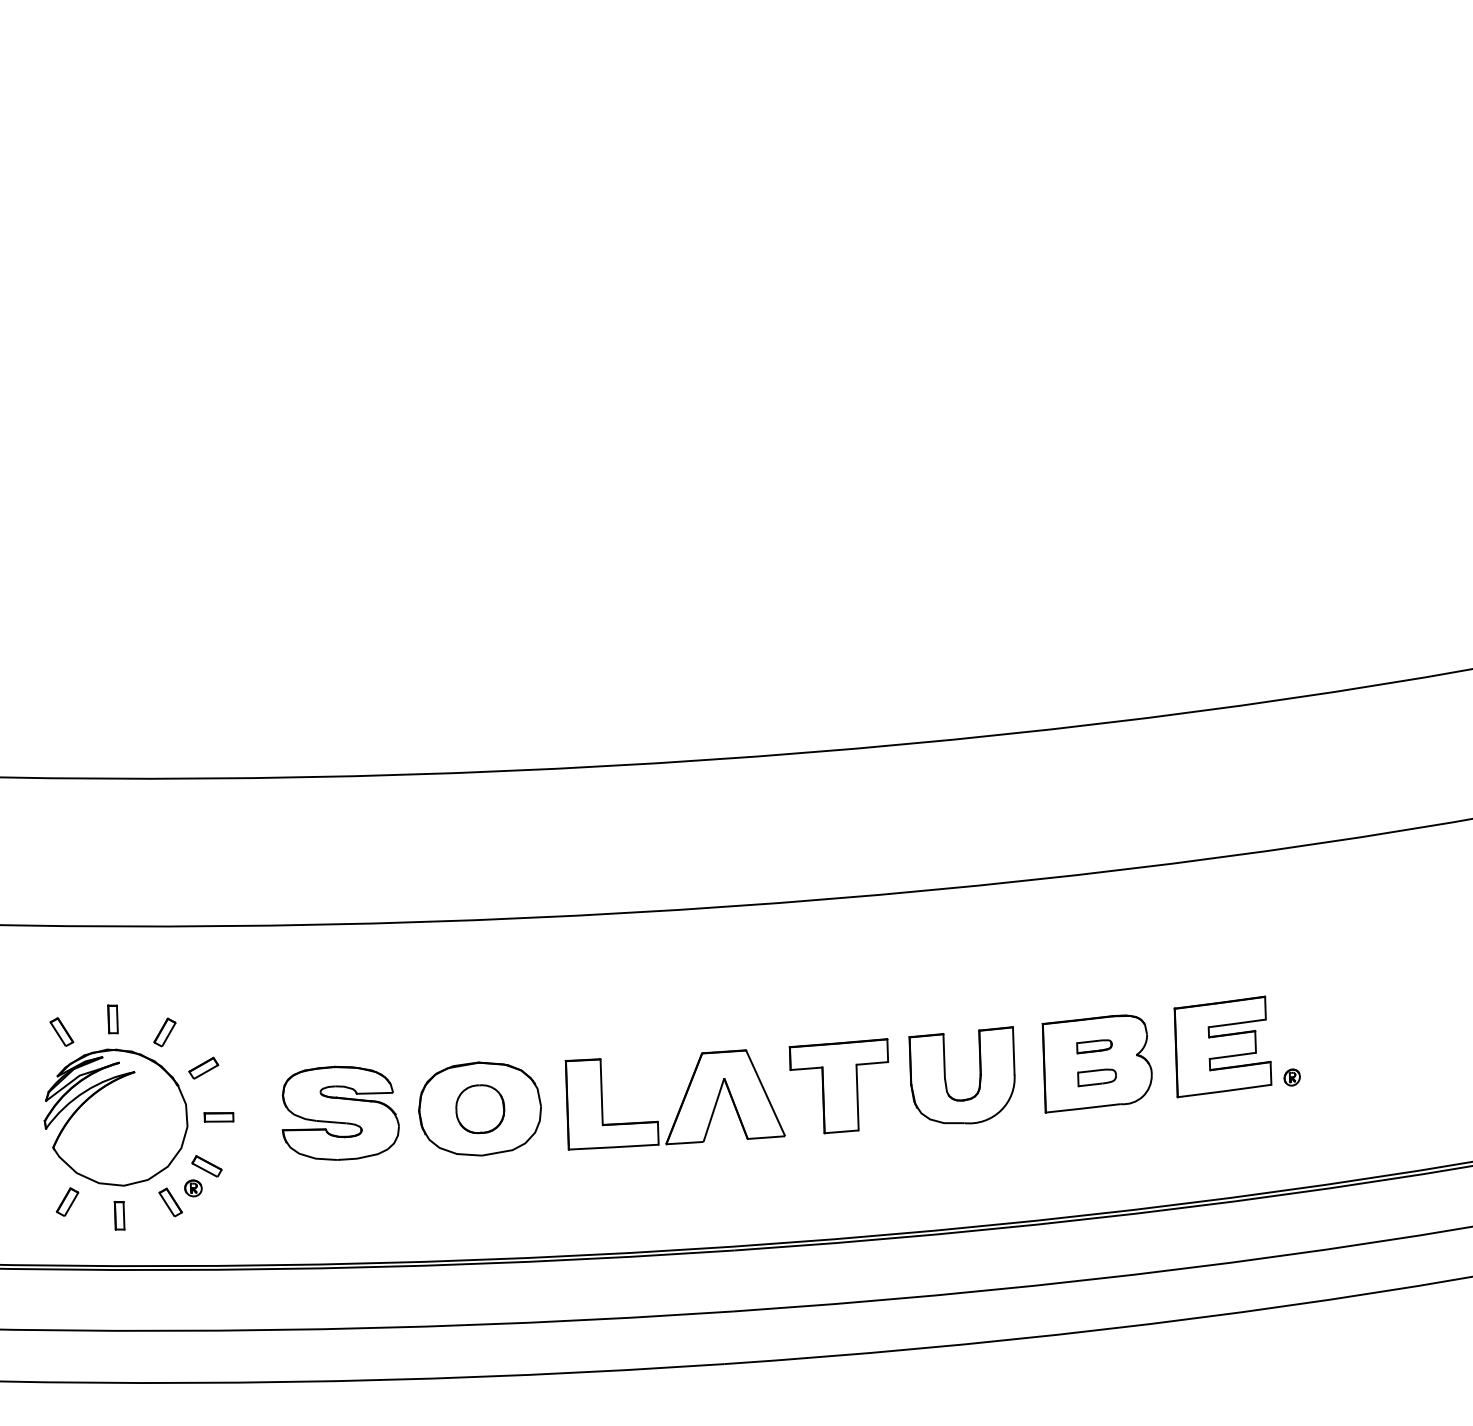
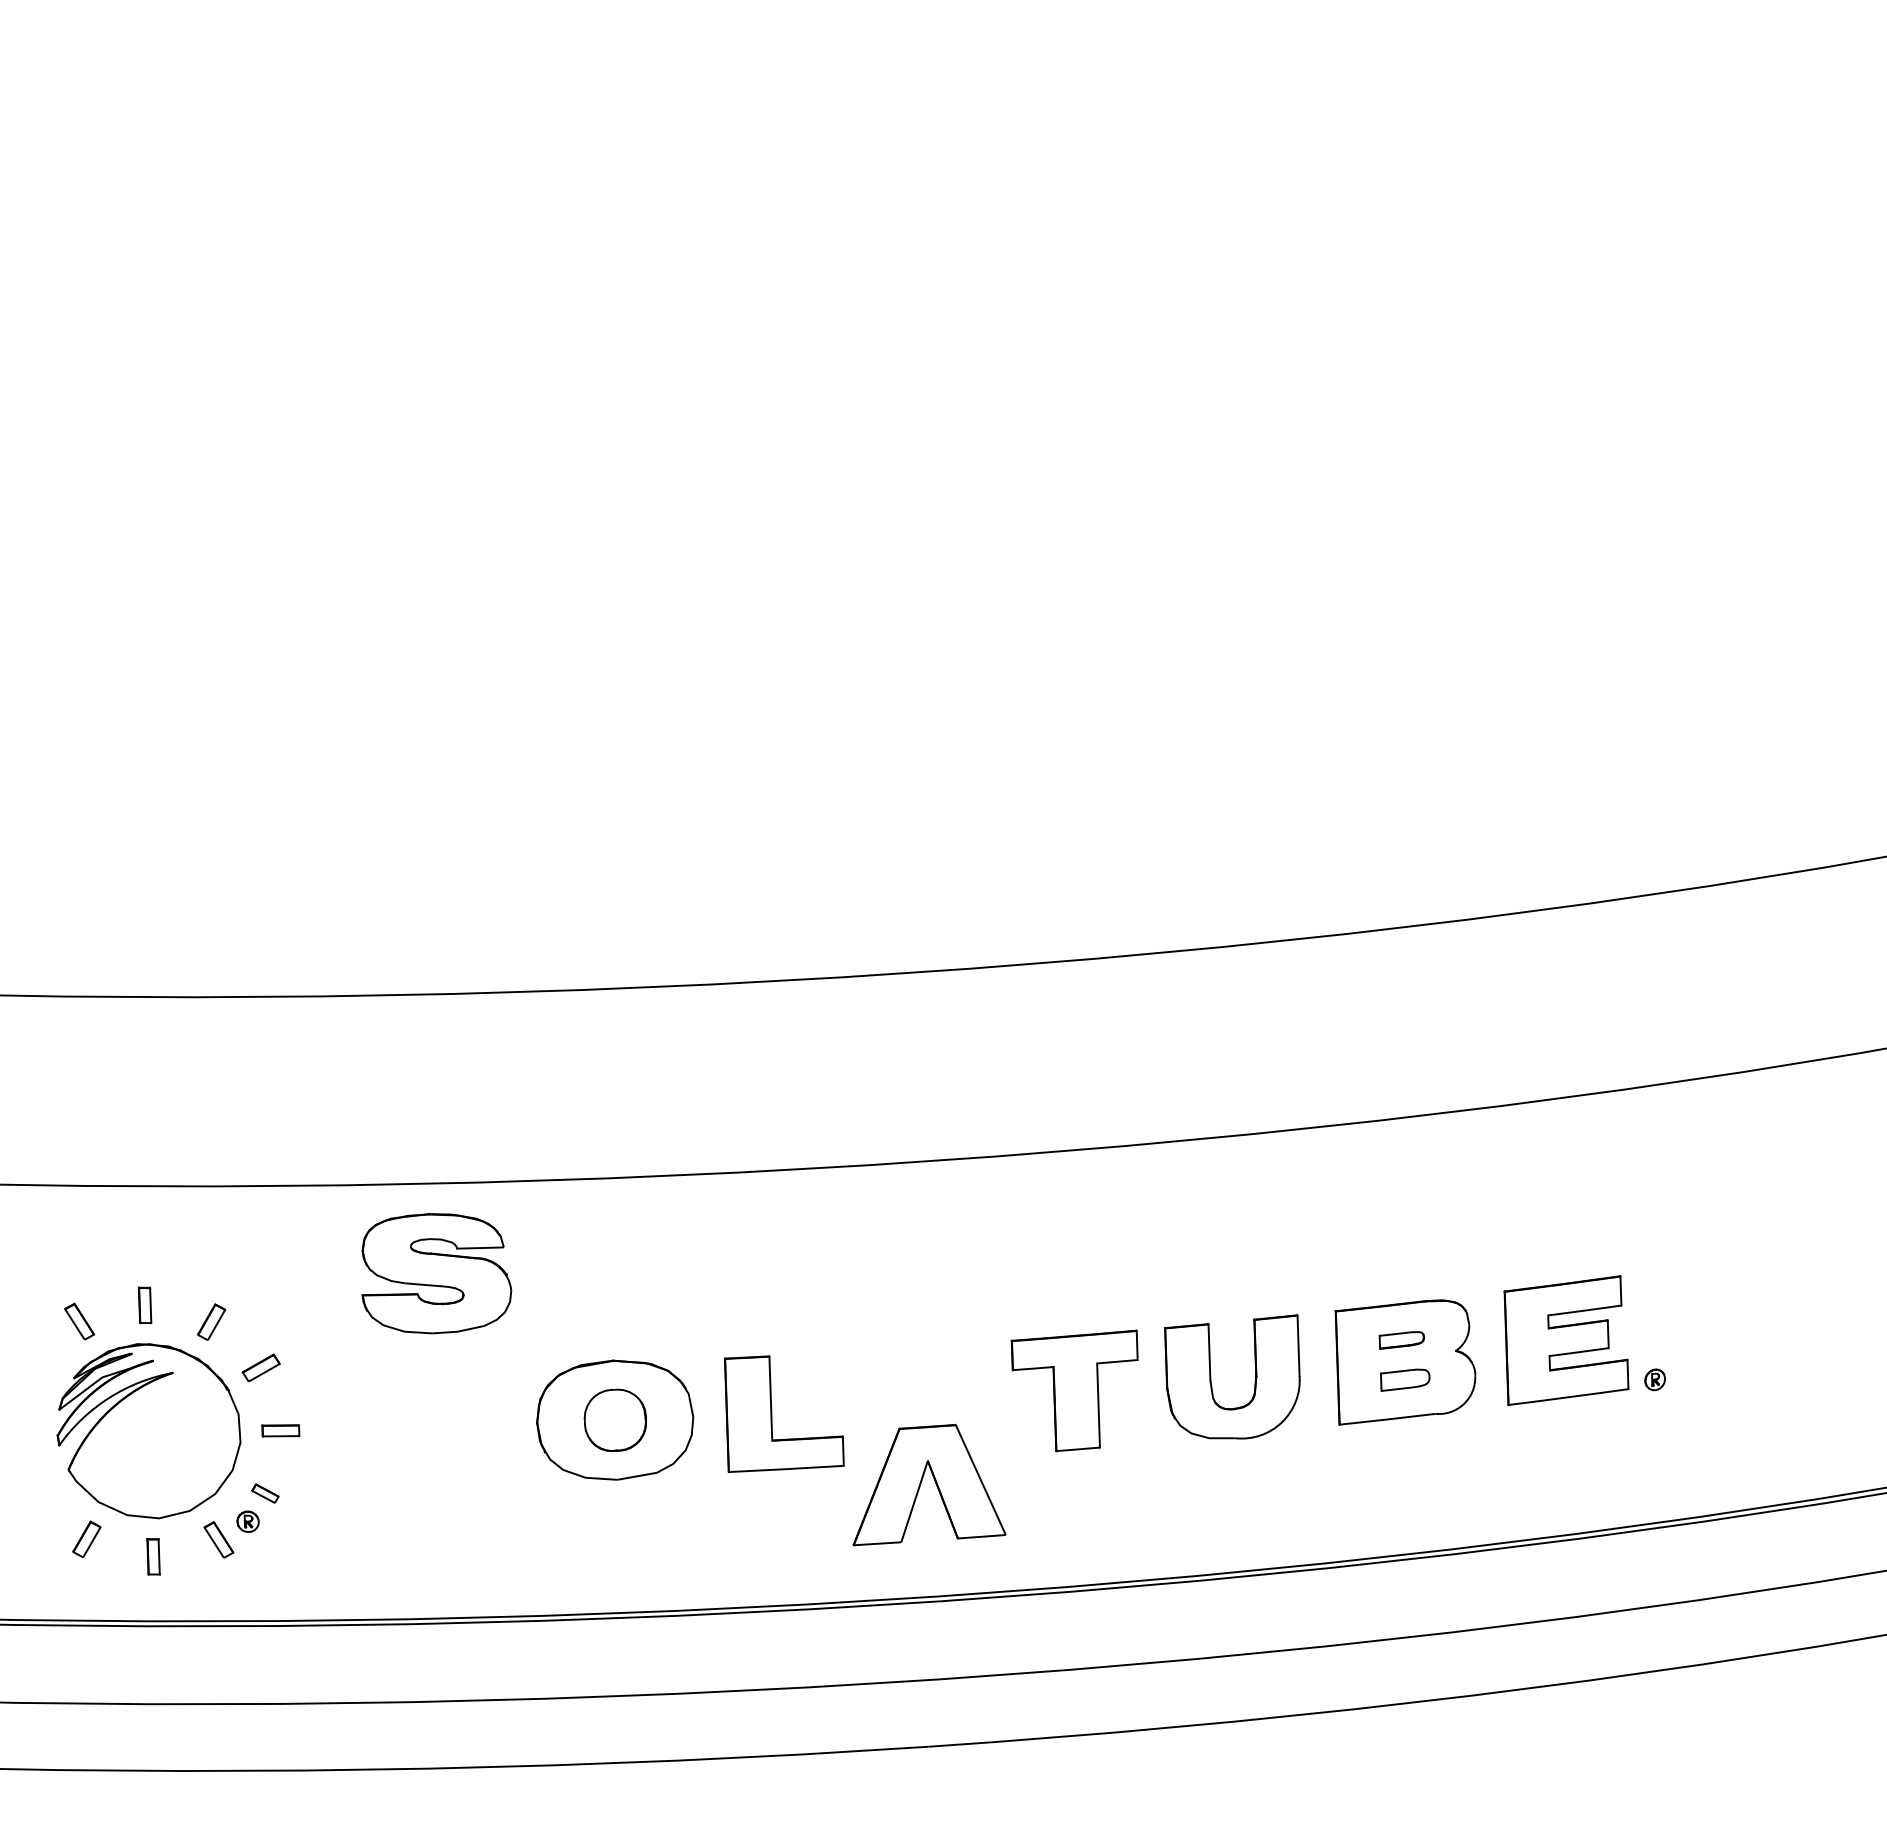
part: (730, 1096) -> (935, 1484), moved
part: (340, 1113) -> (436, 1273), moved
part: (207, 1166) -> (265, 1493), size x0.7

